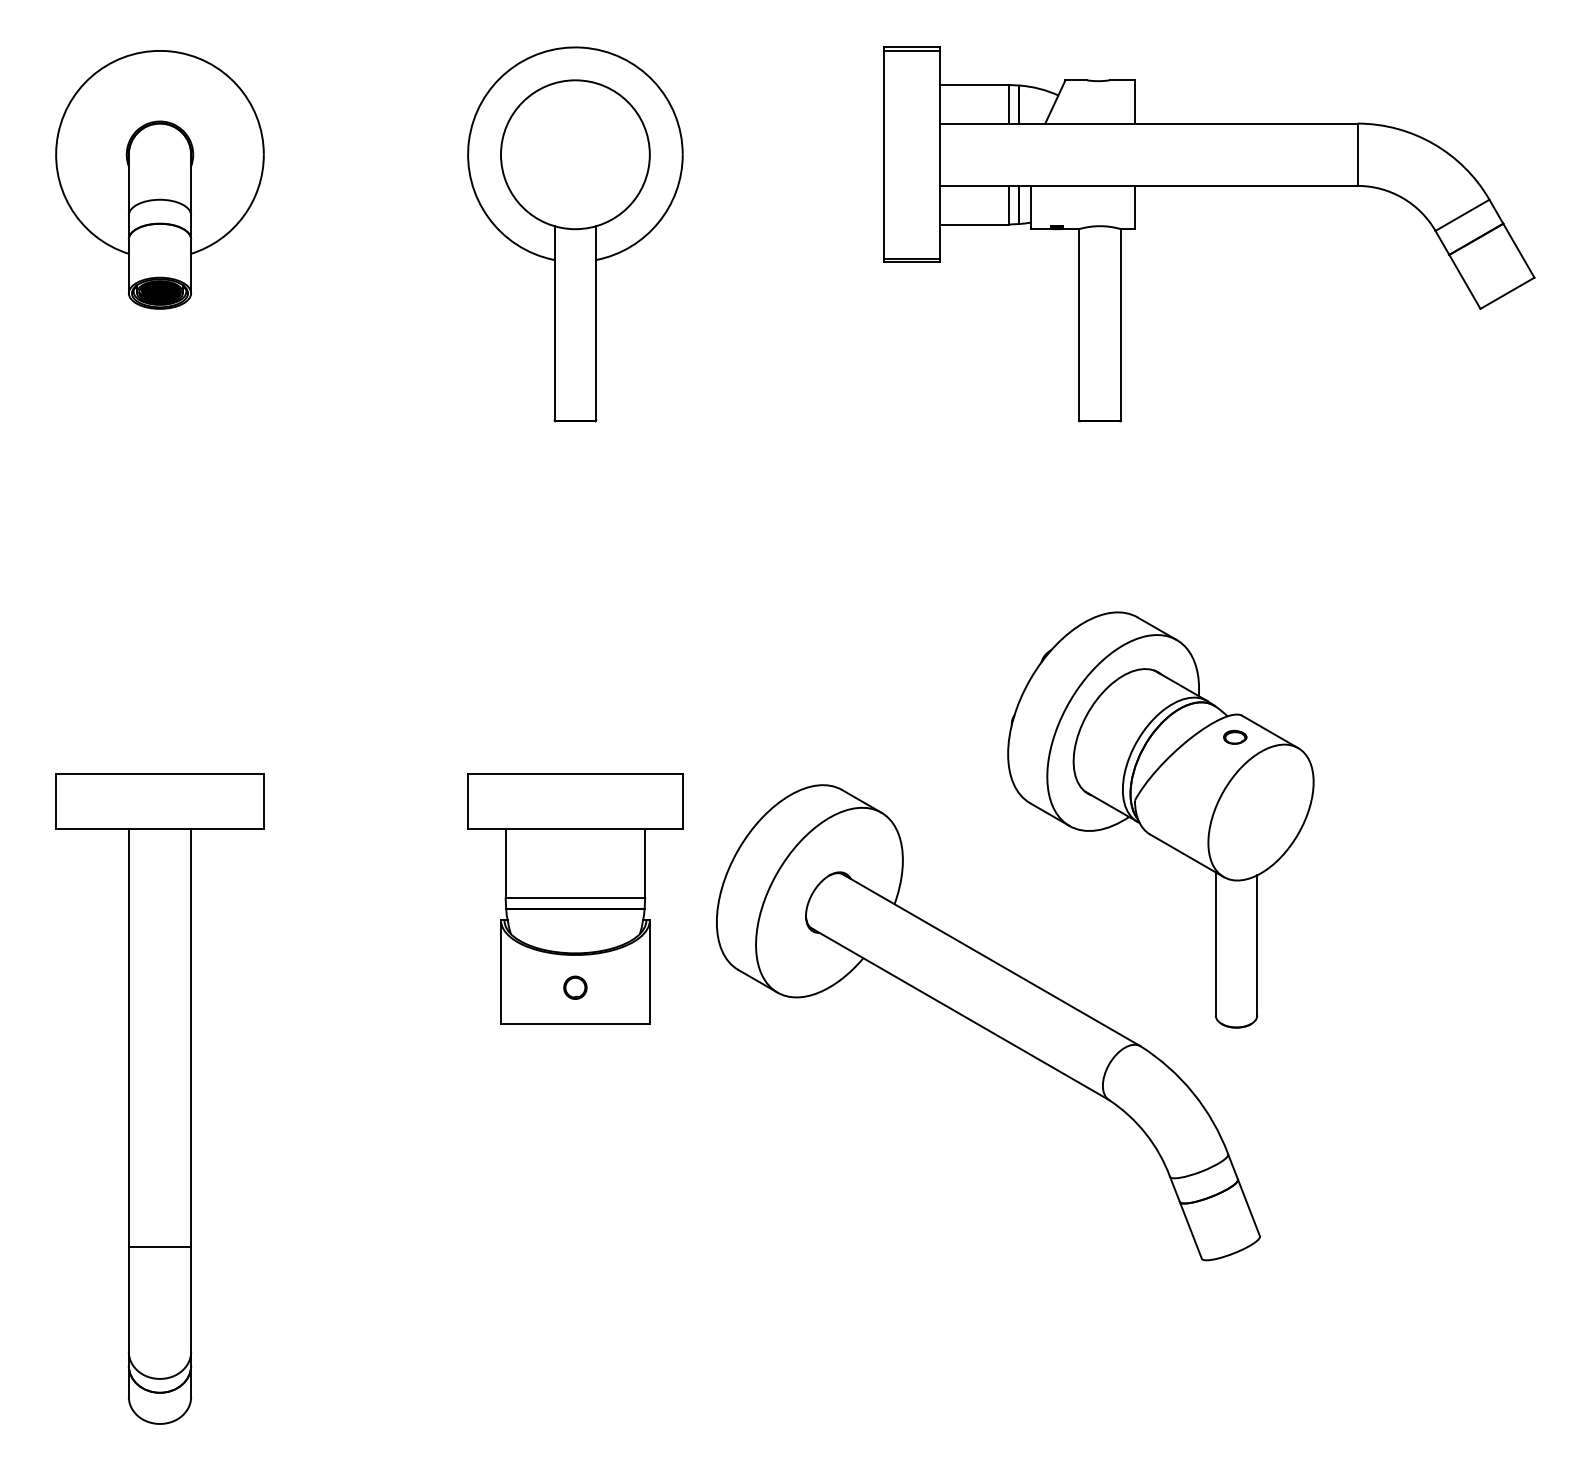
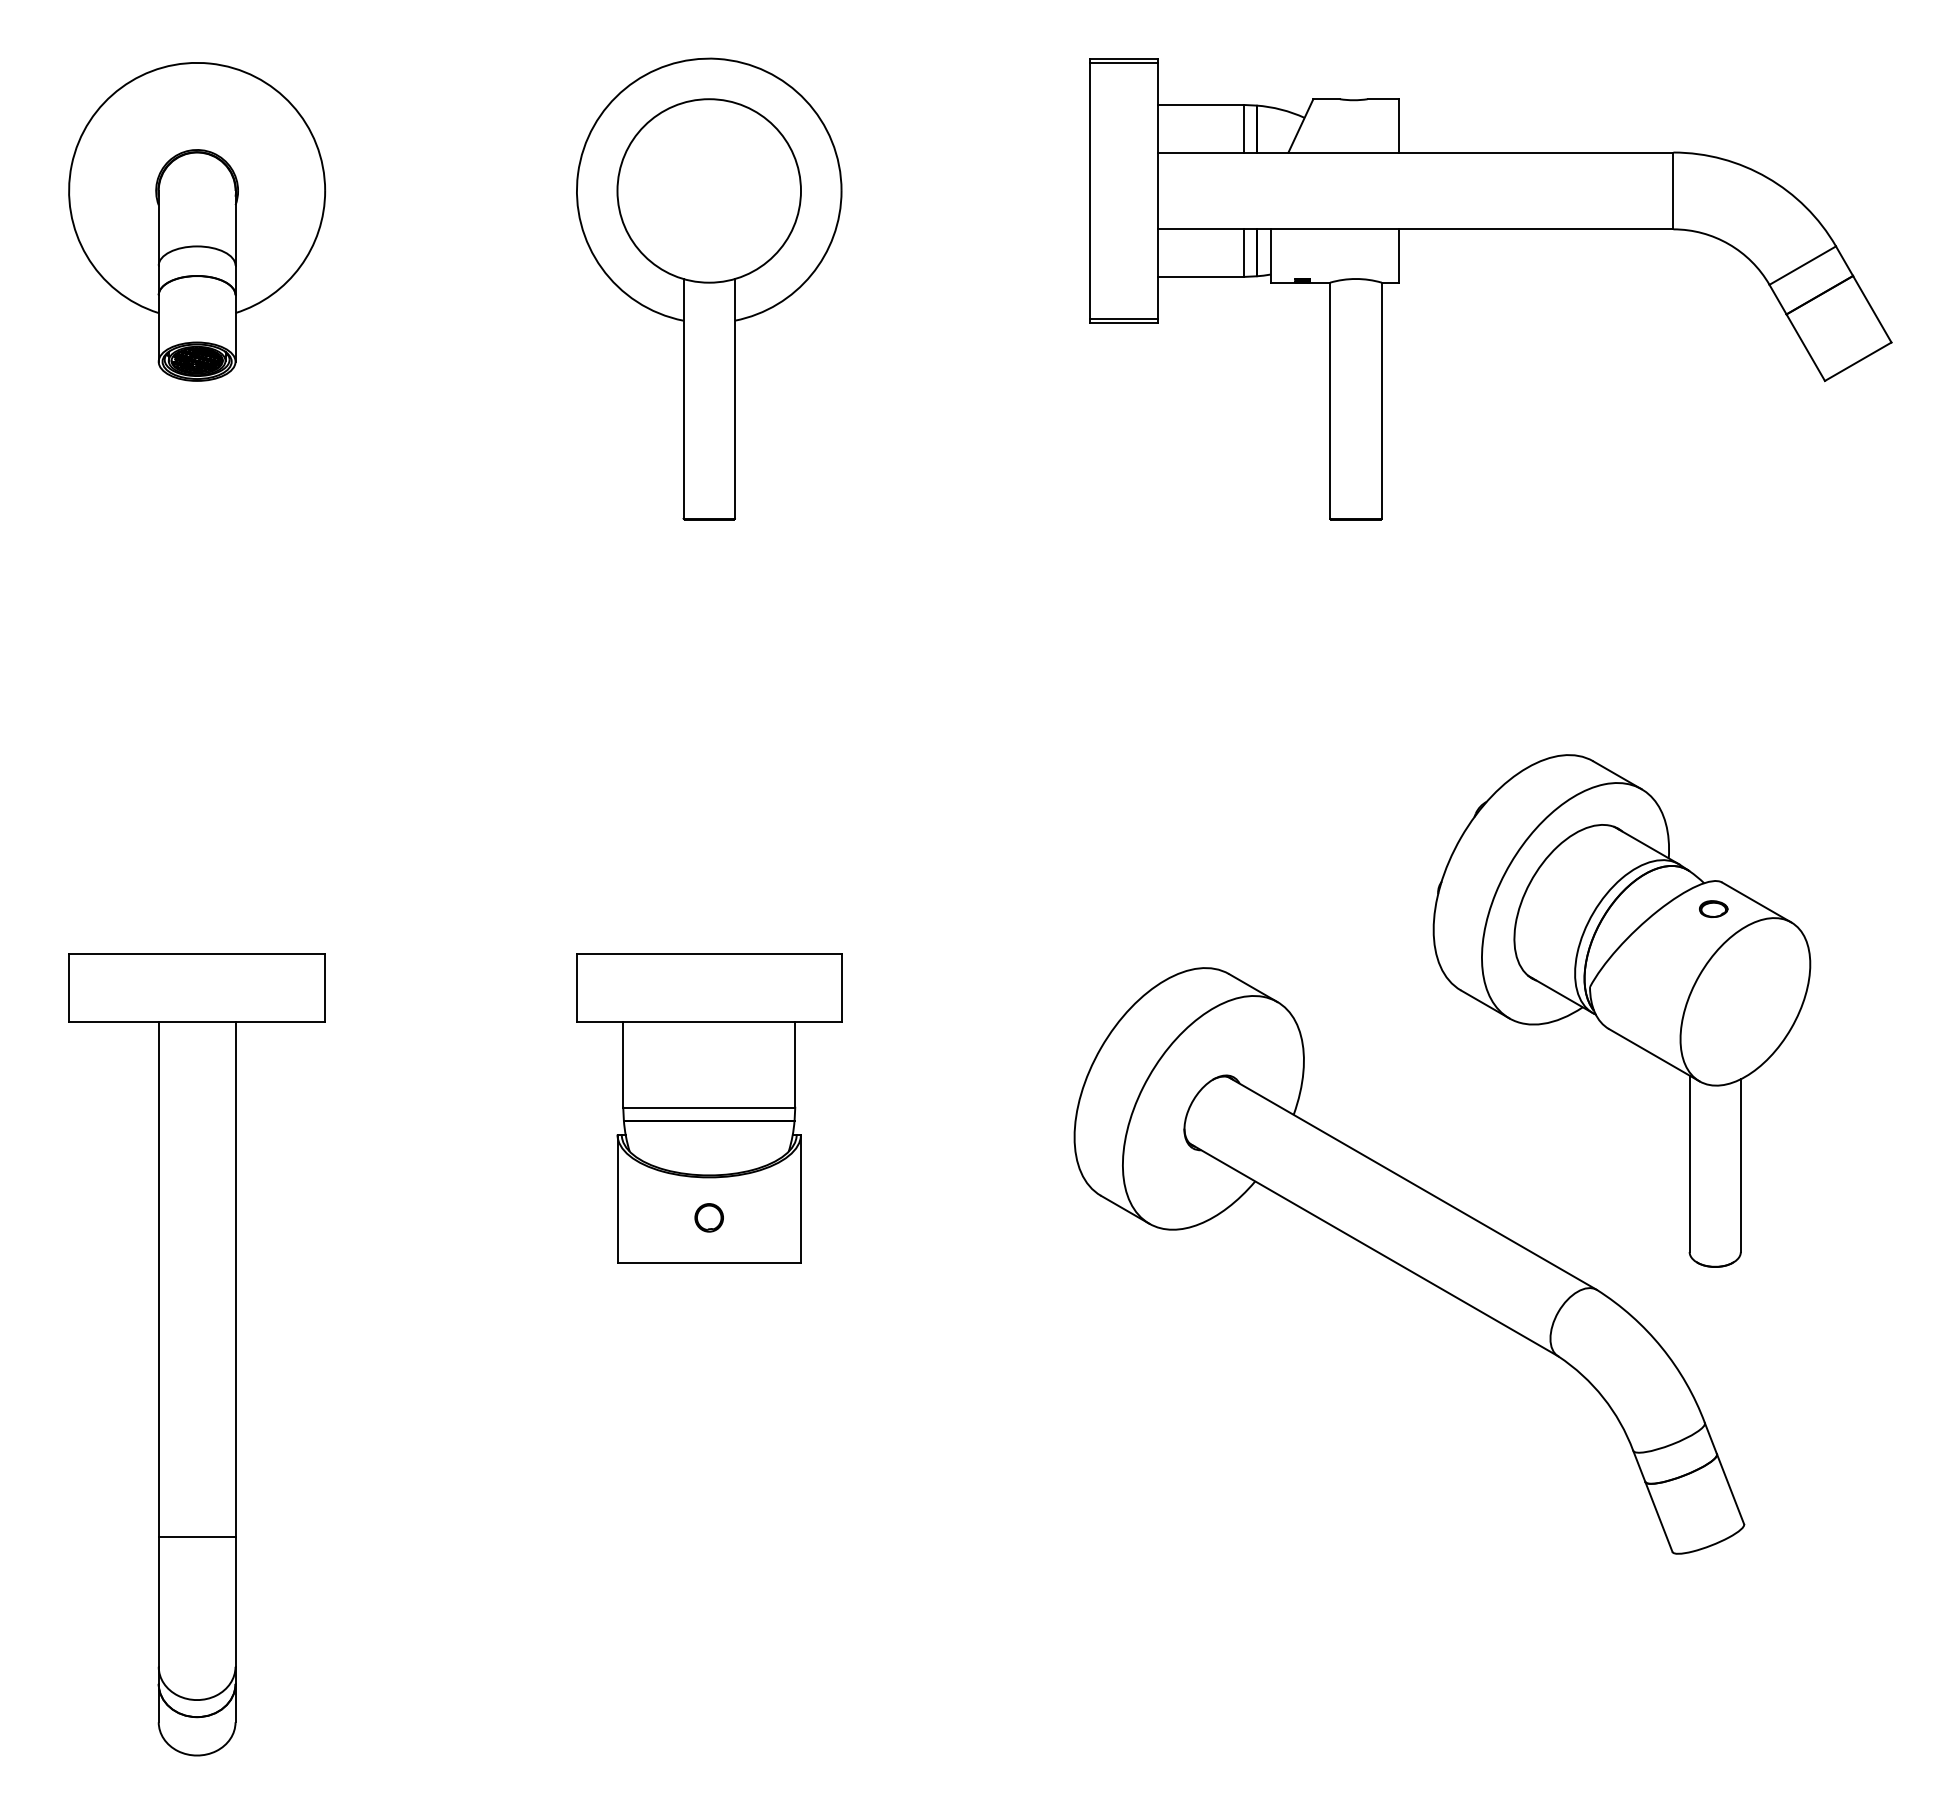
part: (1001, 964) -> (1425, 1189), moved

